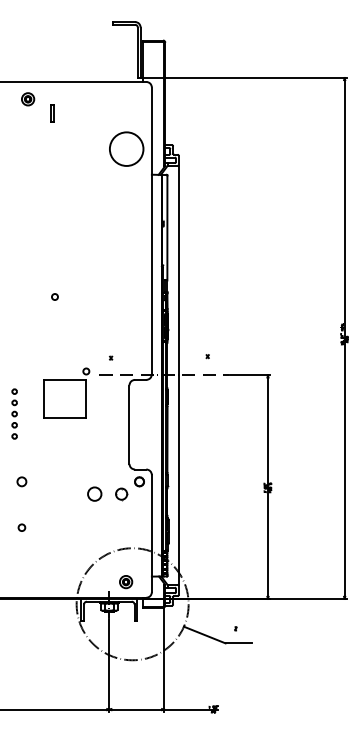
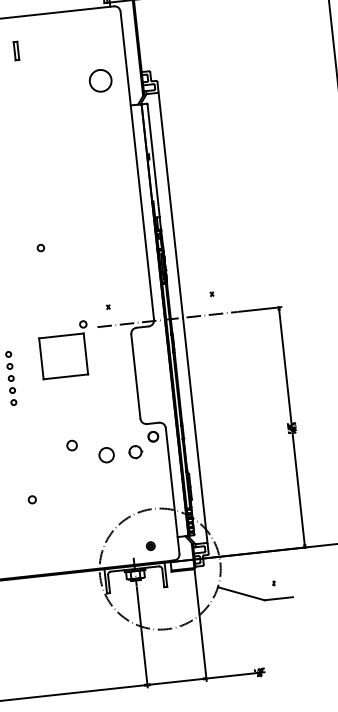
circle: (126, 148) -> (100, 80), size x0.6
circle: (21, 481) -> (71, 445), moved
part: (126, 582) -> (151, 546), size x0.6

